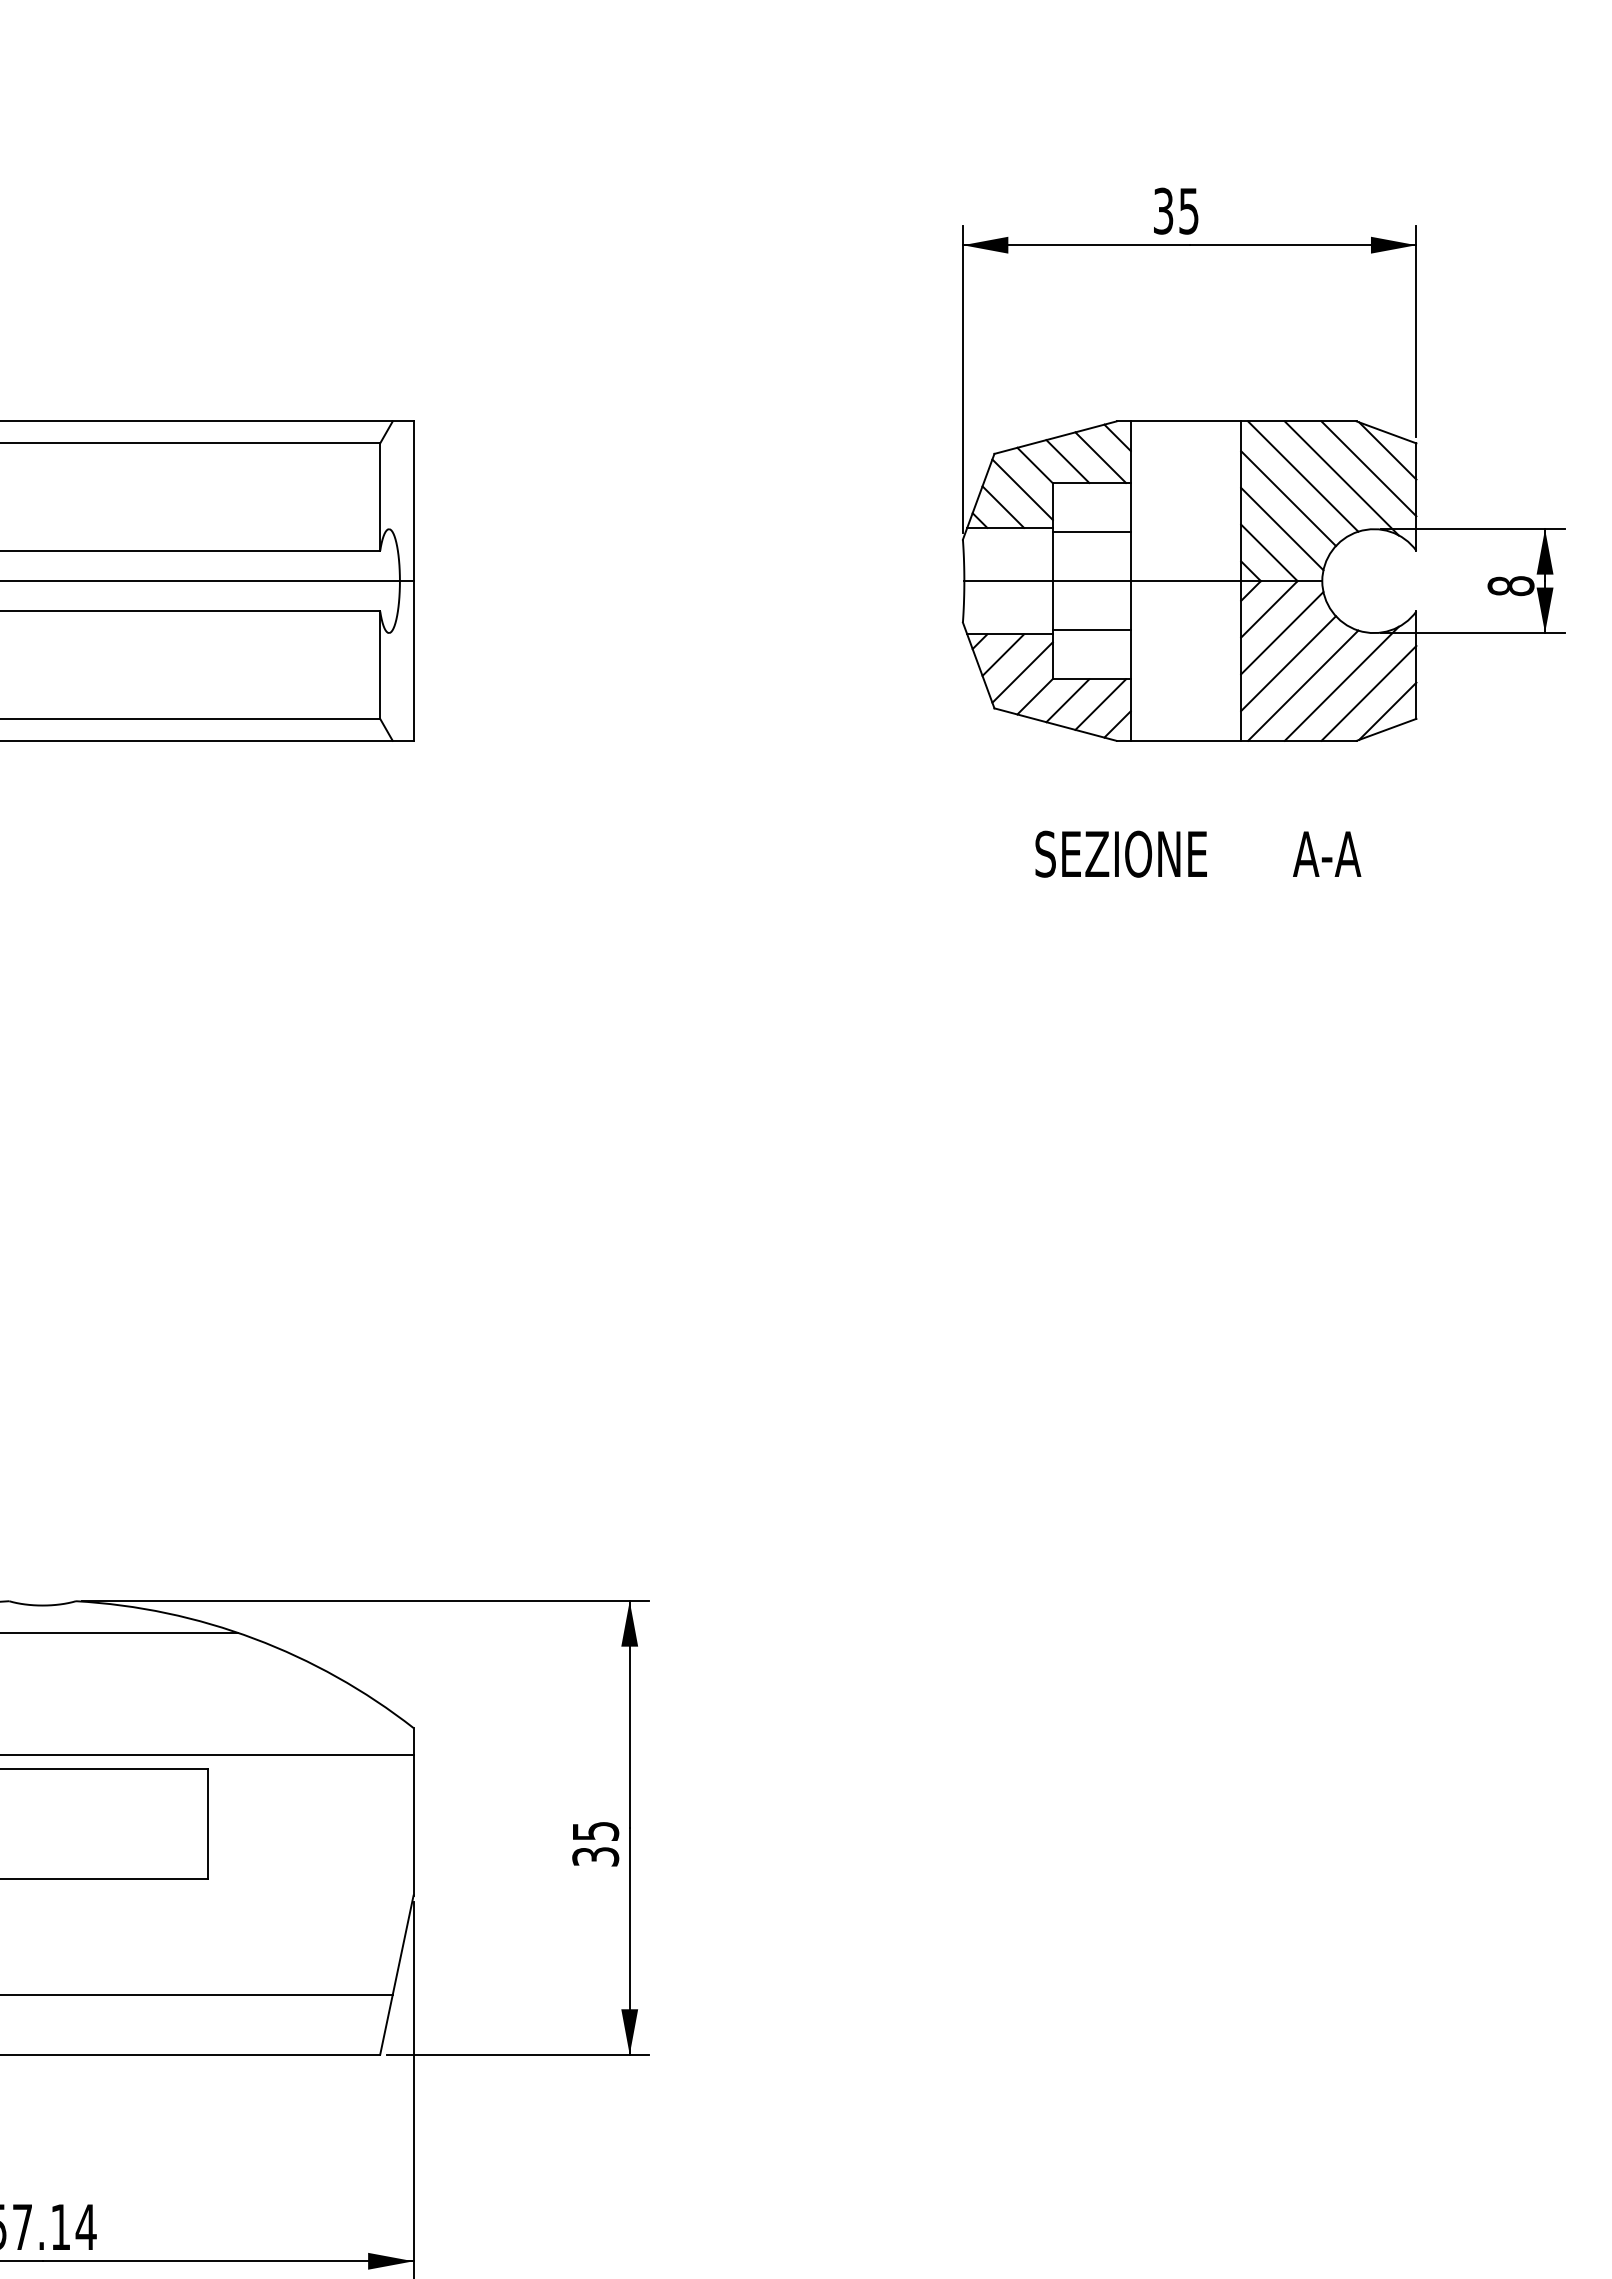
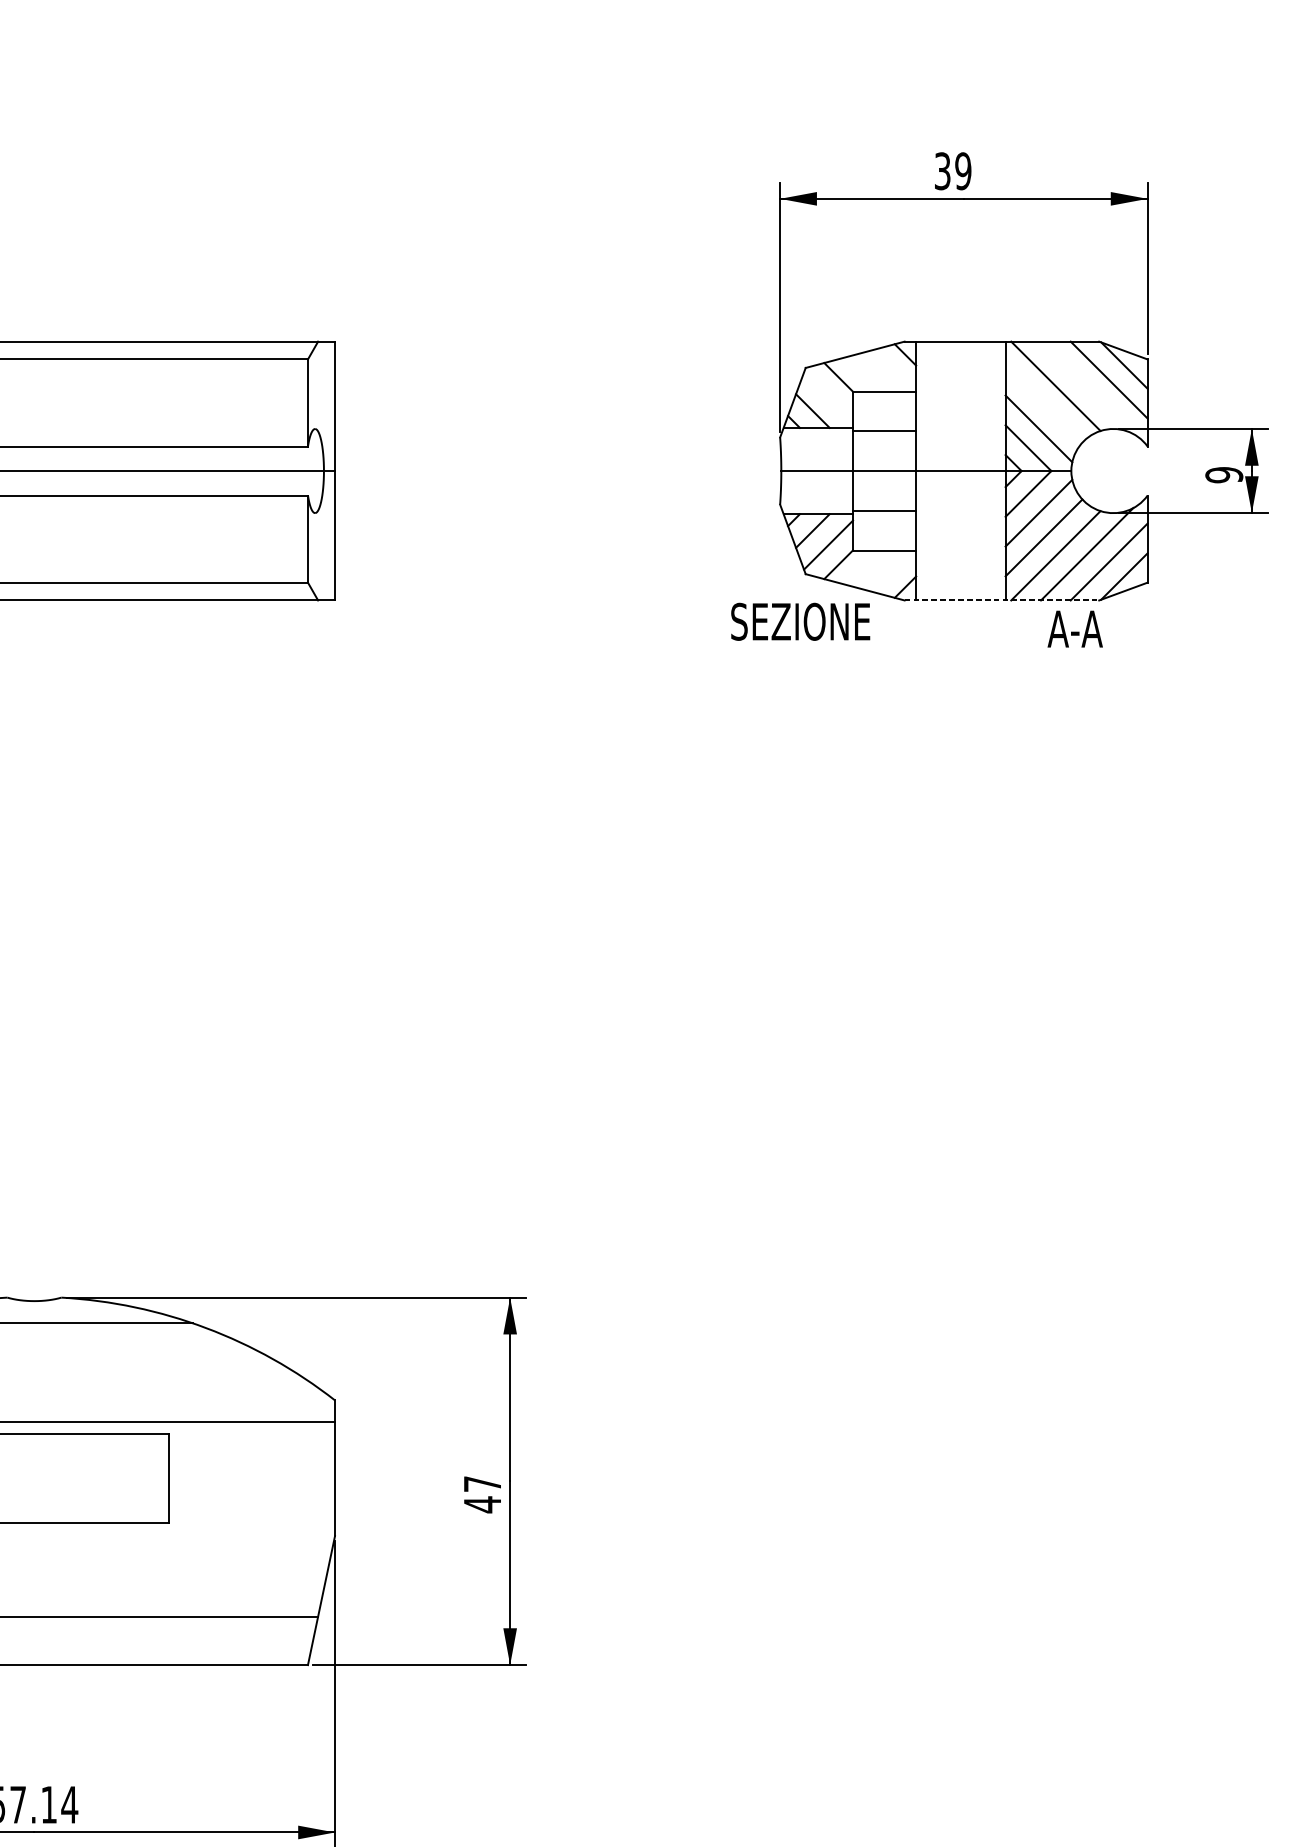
text: (1188, 210) -> (962, 170), 35 -> 39
line: (1100, 457) -> (891, 370), removed
line: (1067, 461) -> (864, 374), removed
line: (1341, 478) -> (1086, 387), removed
line: (1022, 489) -> (828, 396), removed
line: (1288, 498) -> (1043, 404), removed
text: (1510, 586) -> (1223, 475), 8 -> 9
line: (1067, 700) -> (864, 567), removed
line: (1100, 704) -> (891, 571), removed
line: (1237, 740) -> (1002, 600), solid -> dashed
text: (1120, 853) -> (800, 621), moved
text: (1327, 853) -> (1075, 628), moved
text: (595, 1844) -> (482, 1494), 35 -> 47

